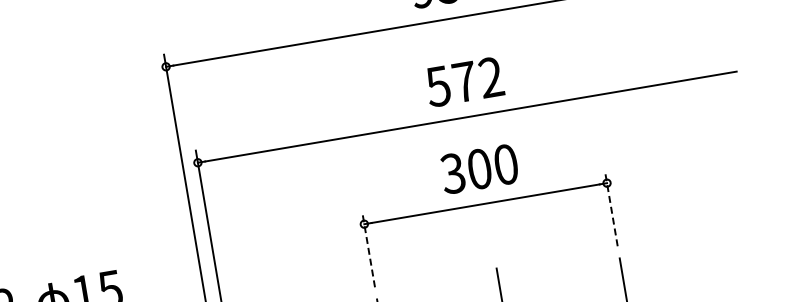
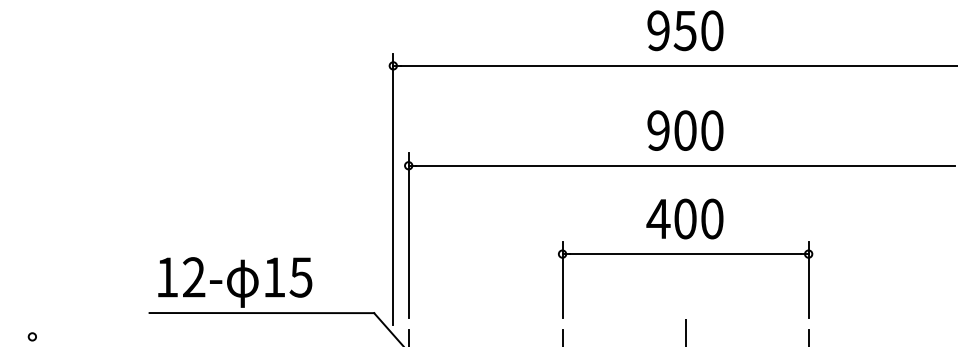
text: (463, 81) -> (684, 130), 572 -> 900
text: (453, 173) -> (658, 218), 300 -> 400
line: (611, 208) -> (808, 279), dashed -> solid
line: (368, 249) -> (562, 279), dashed -> solid

